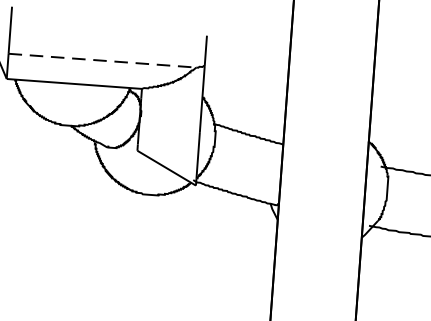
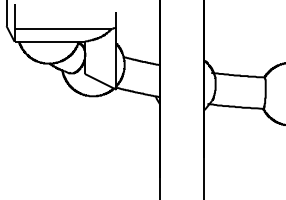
line: (102, 60) -> (63, 28), dashed -> solid

